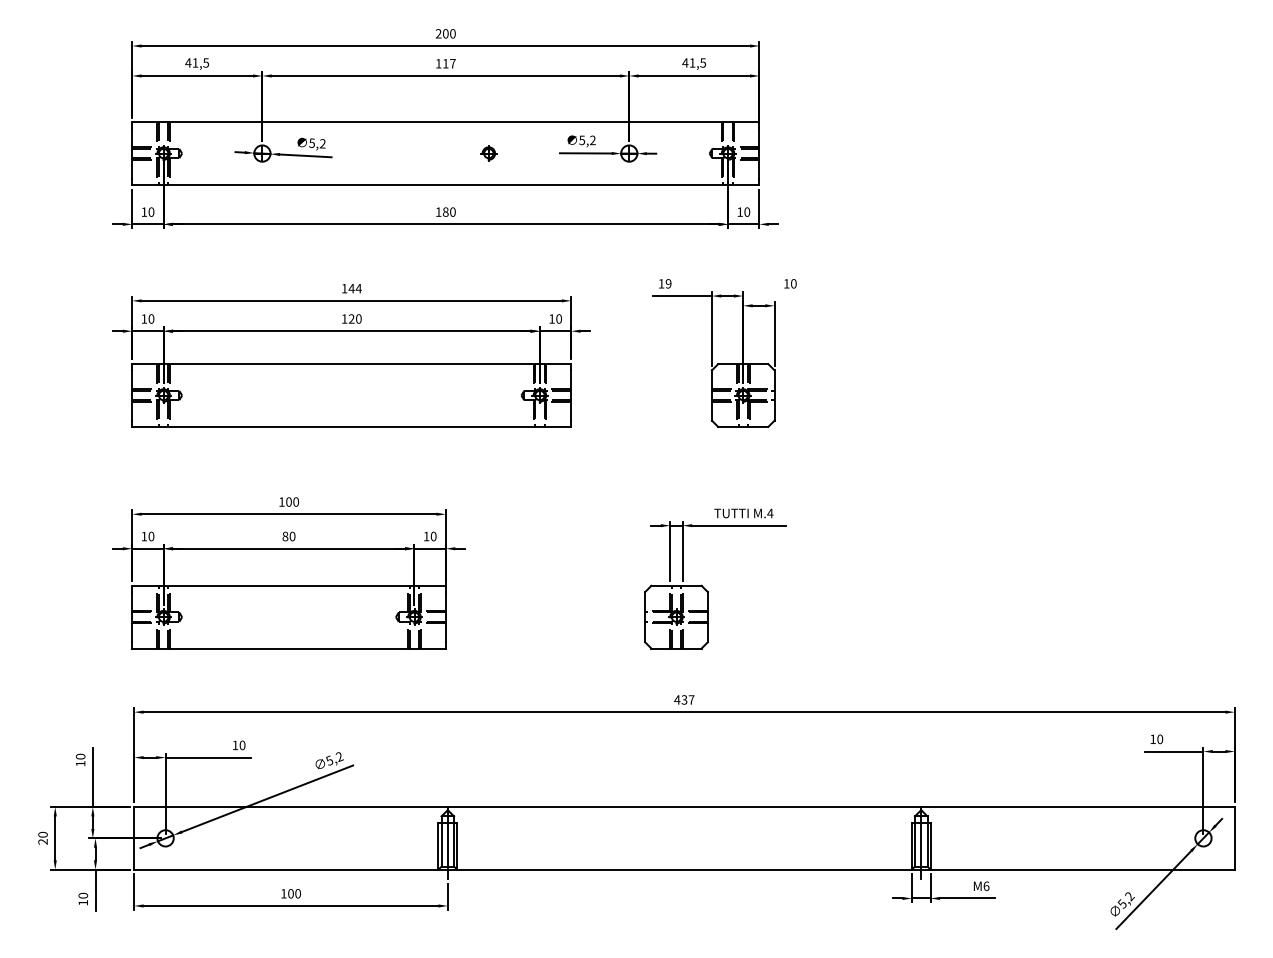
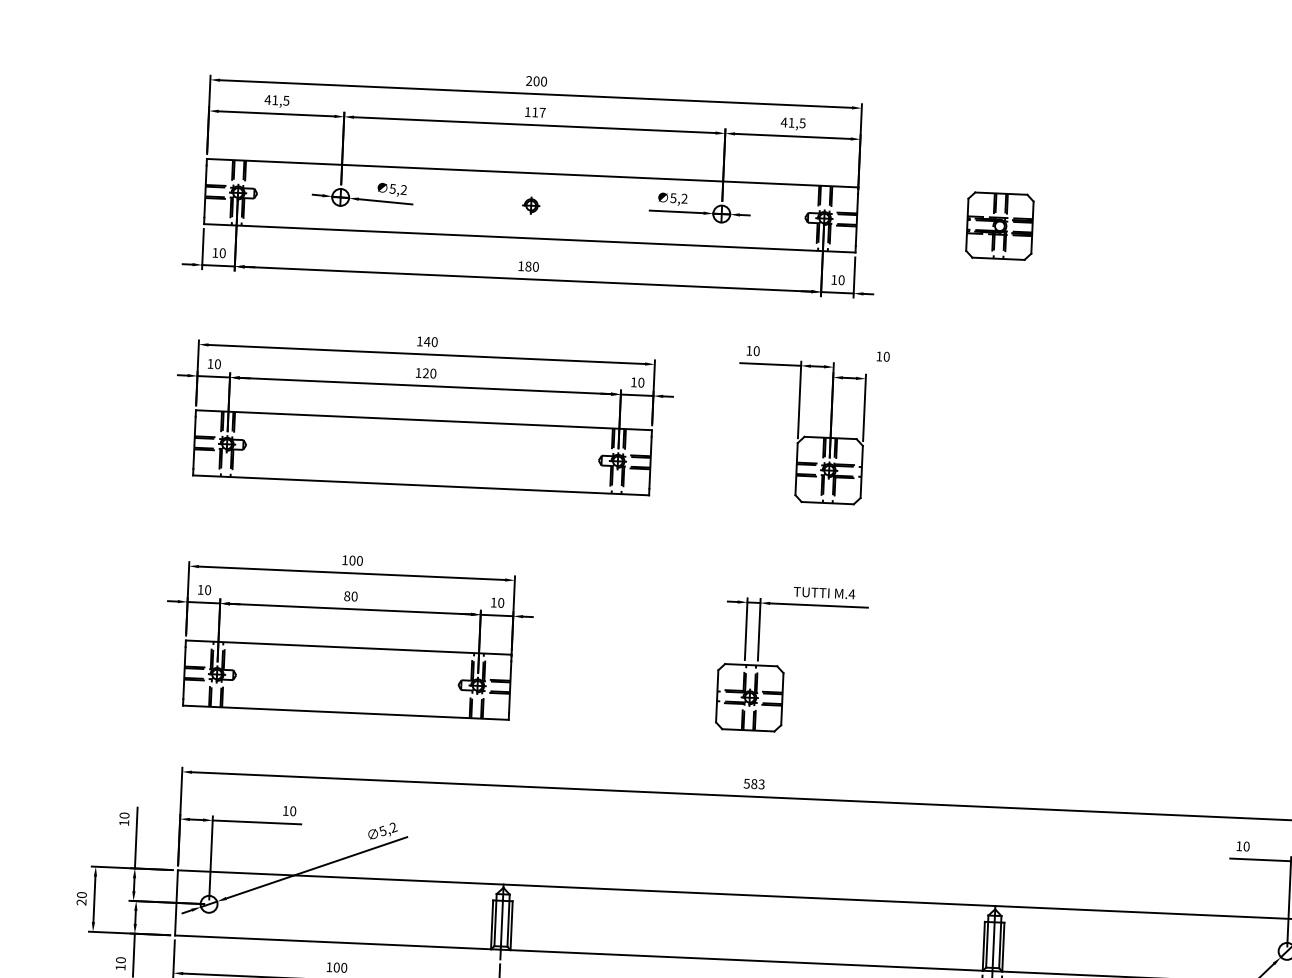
part: (488, 153) -> (530, 205), moved
part: (896, 153) -> (999, 226), added
text: (668, 283) -> (756, 350), 19 -> 10
text: (358, 288) -> (434, 341), 144 -> 140
text: (684, 699) -> (754, 783), 437 -> 583

